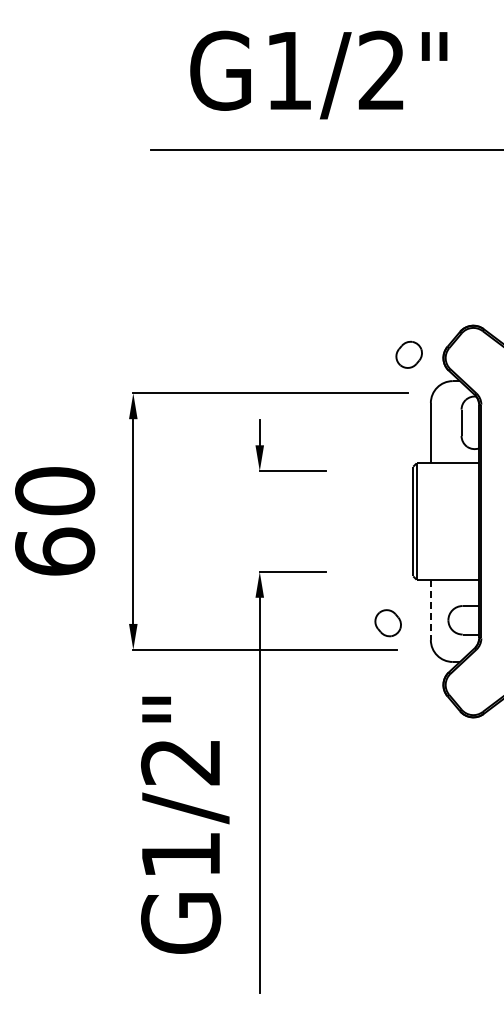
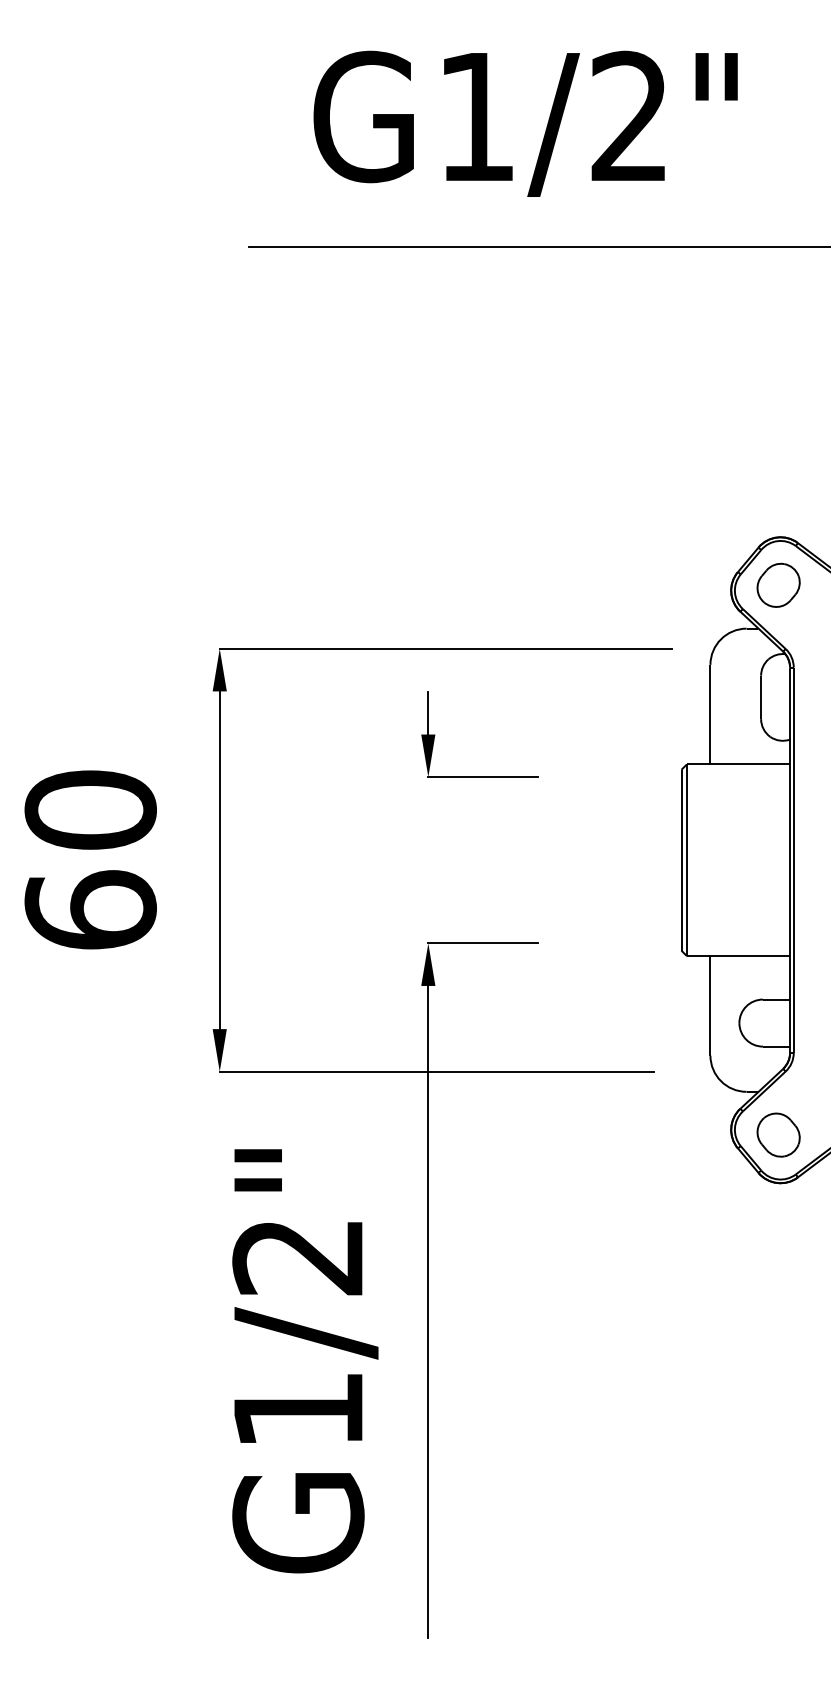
part: (408, 354) -> (777, 584), moved
line: (430, 610) -> (709, 1006), dashed -> solid
part: (387, 623) -> (777, 1135), moved

